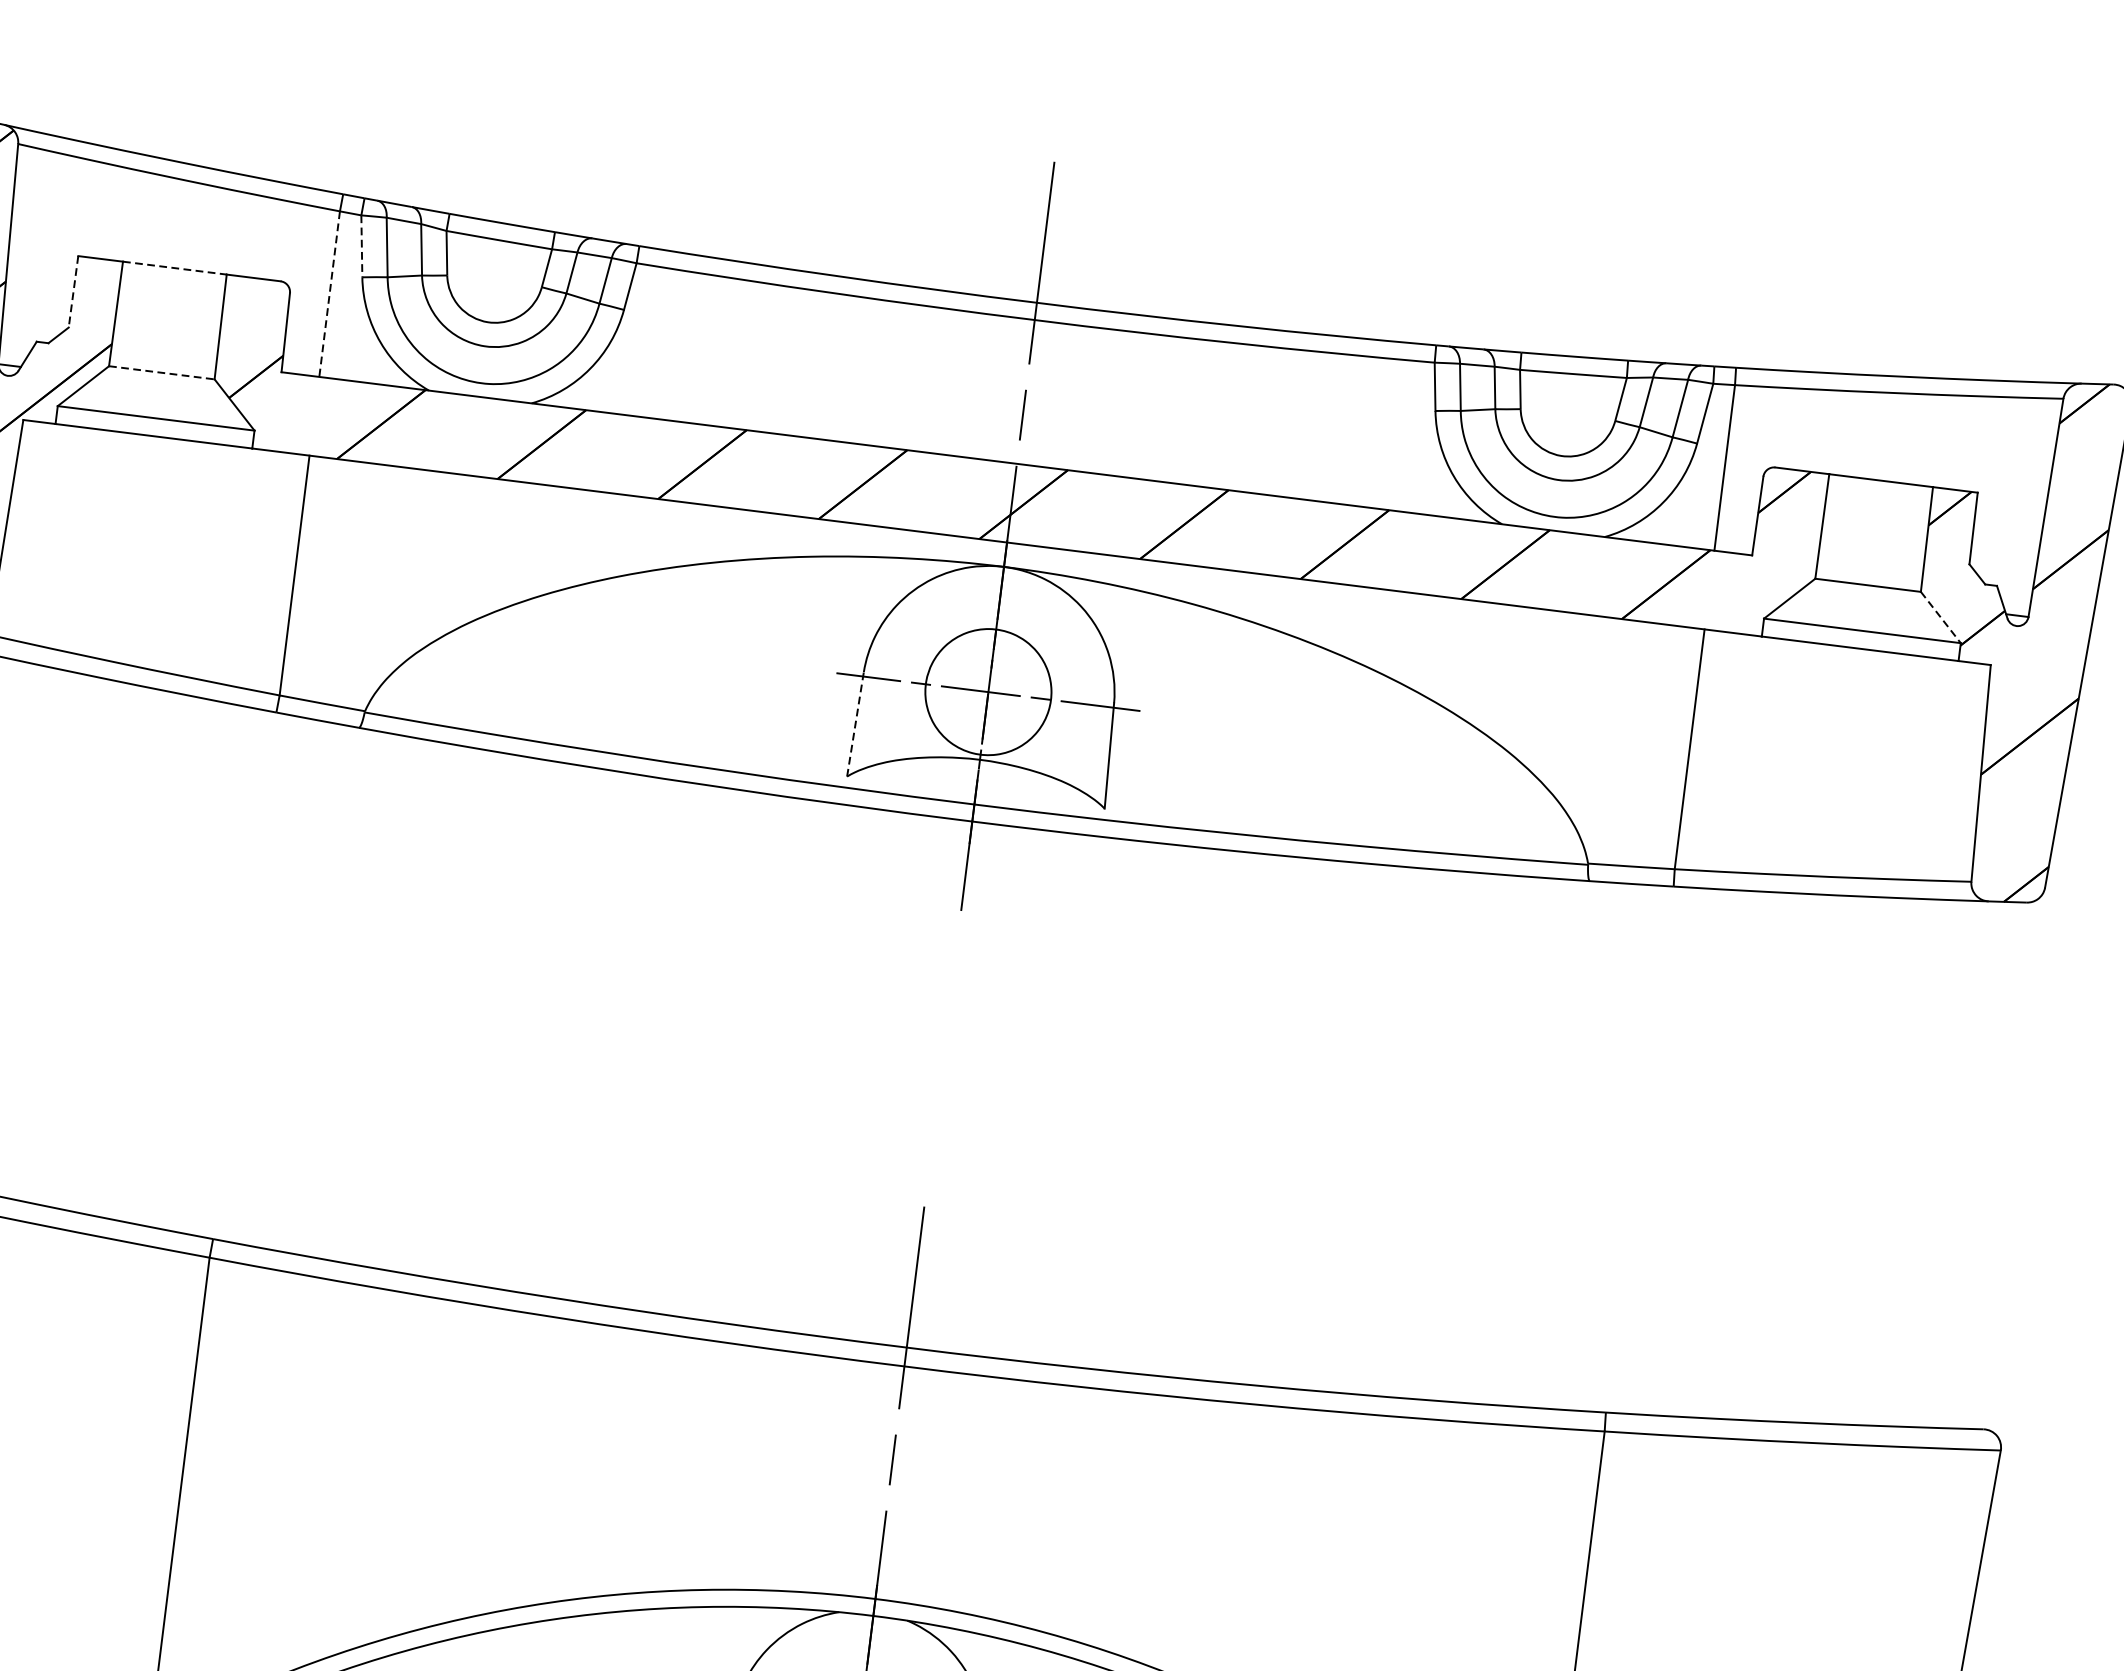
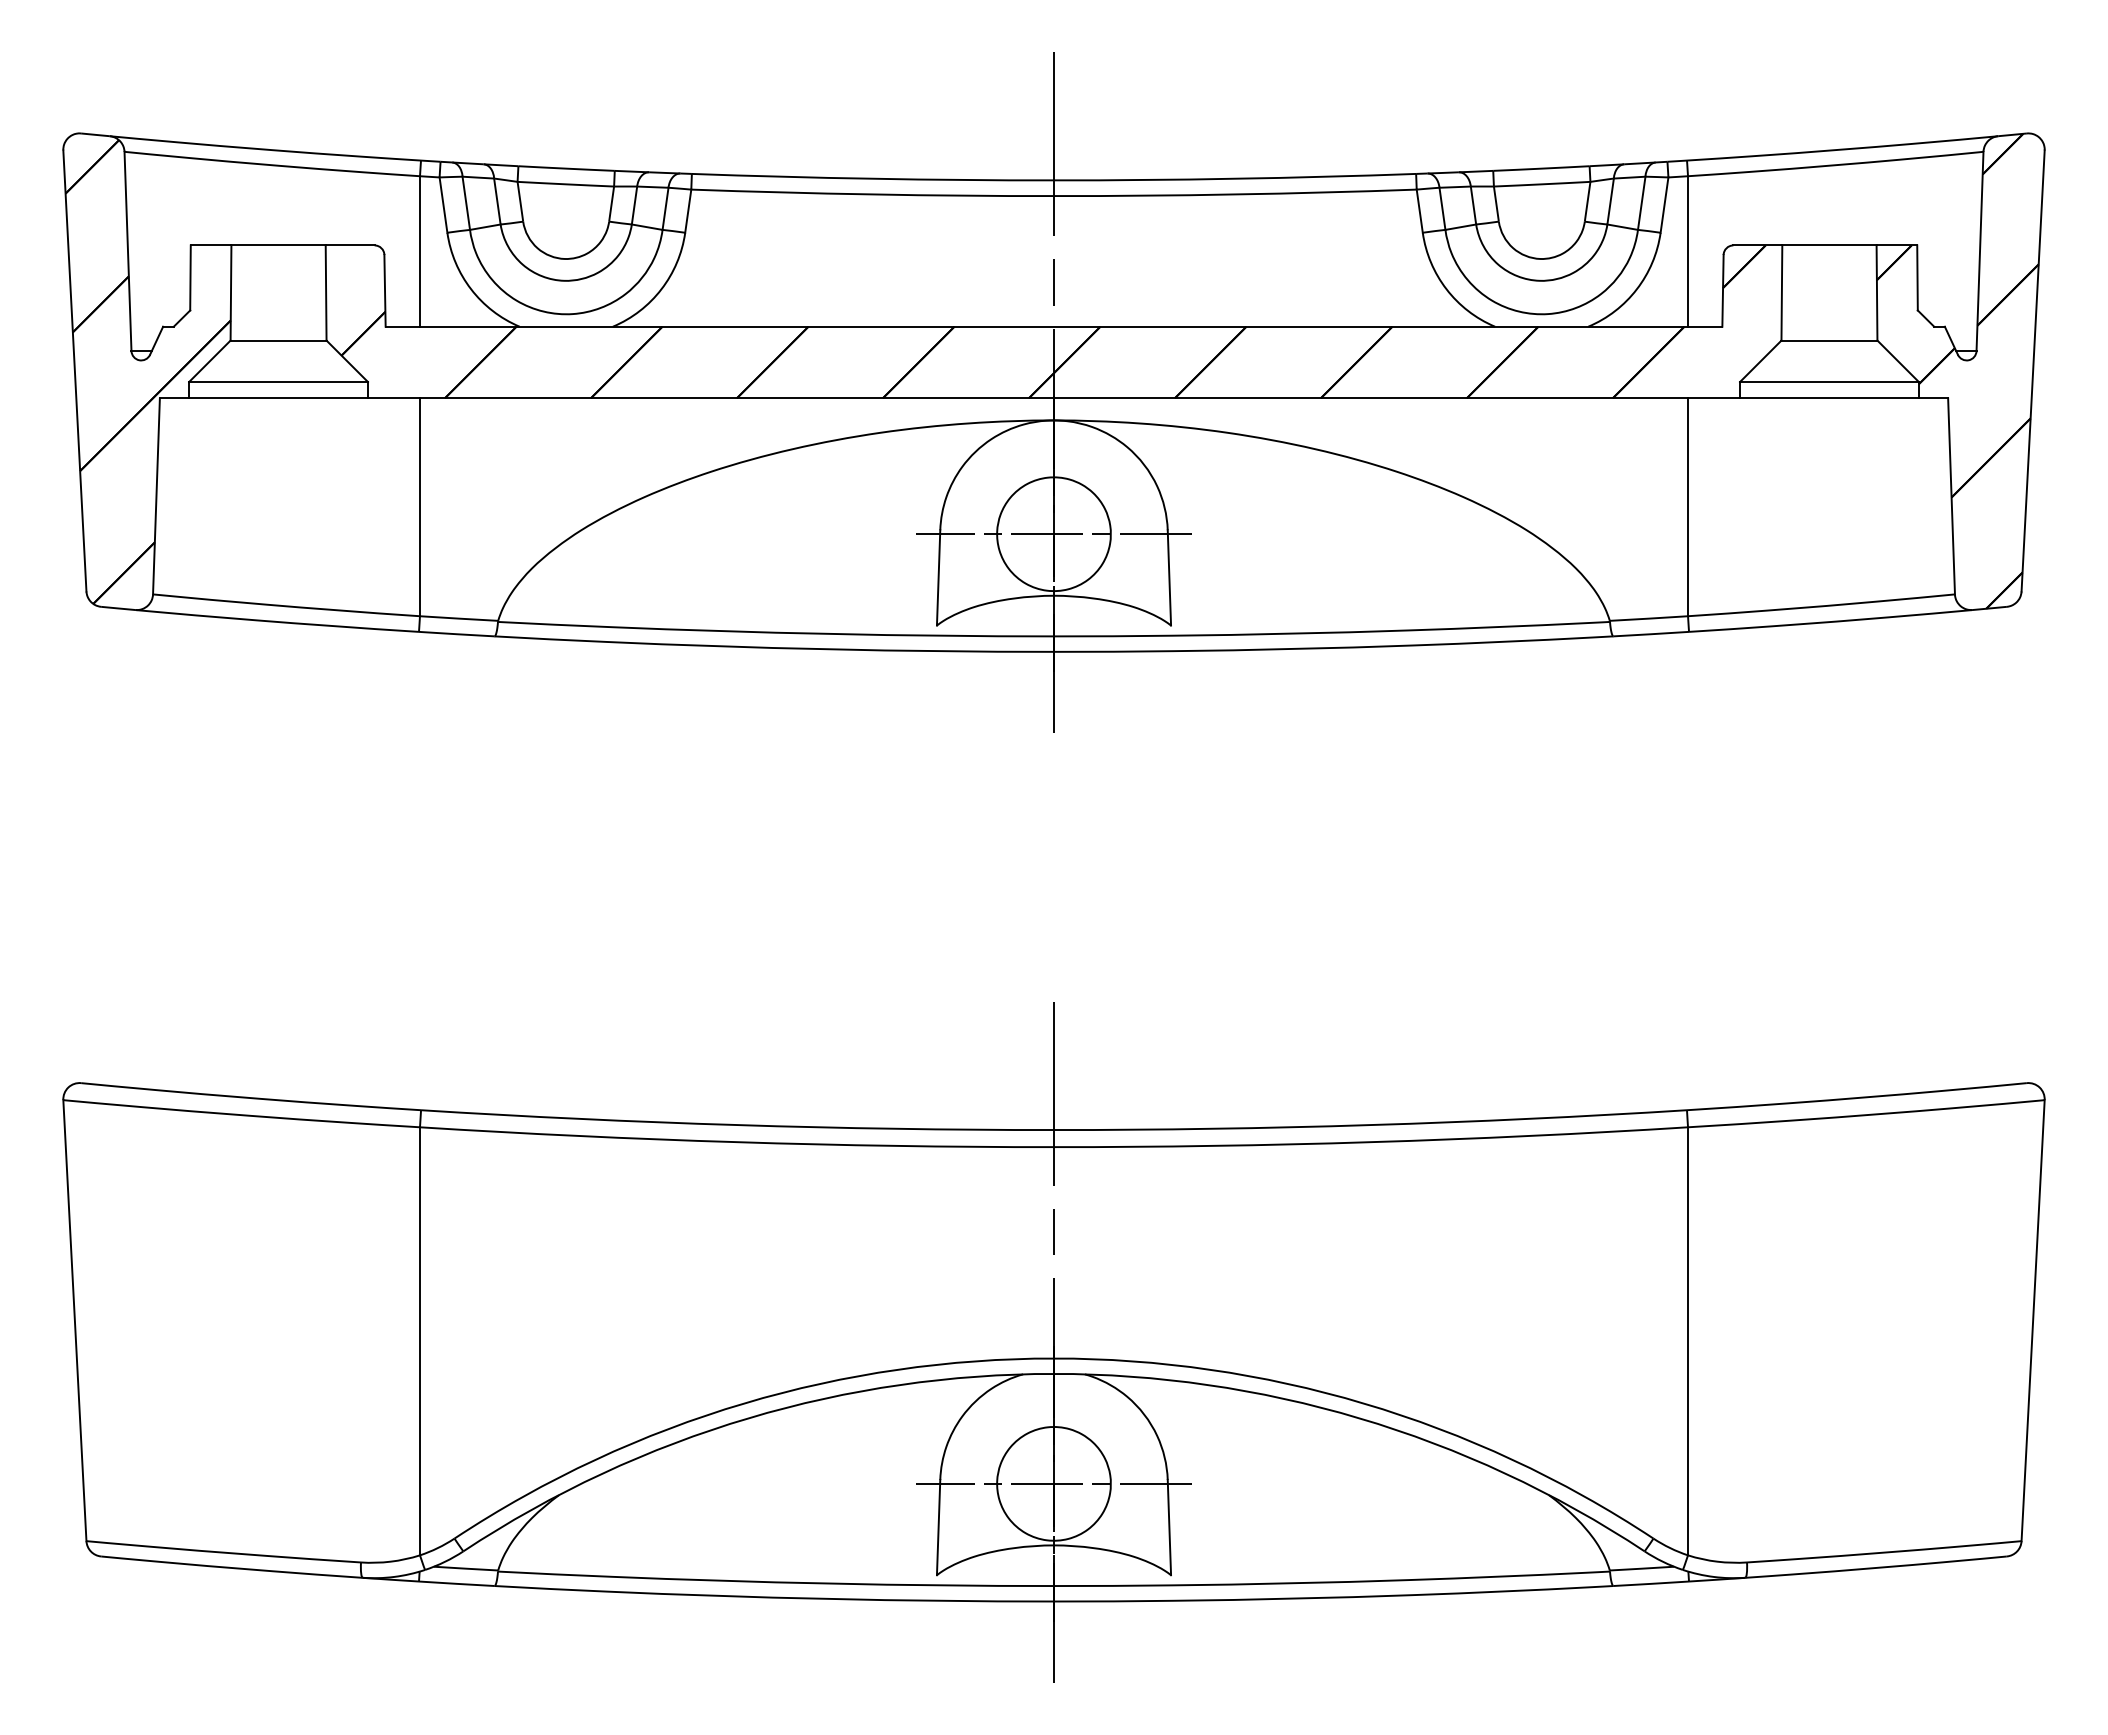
line: (361, 246) -> (443, 205), dashed -> solid
line: (175, 268) -> (279, 245), dashed -> solid
line: (73, 291) -> (190, 277), dashed -> solid
line: (330, 294) -> (420, 251), dashed -> solid
line: (161, 372) -> (278, 340), dashed -> solid
line: (1941, 617) -> (1898, 361), dashed -> solid
line: (855, 723) -> (938, 577), dashed -> solid

